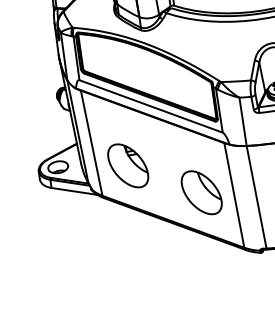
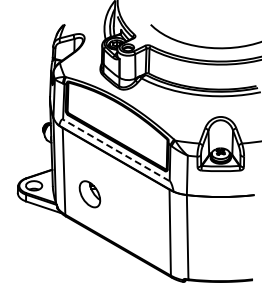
line: (151, 106) -> (116, 150), solid -> dashed
part: (127, 164) -> (89, 193), size x0.7
part: (201, 192) -> (144, 225), removed

